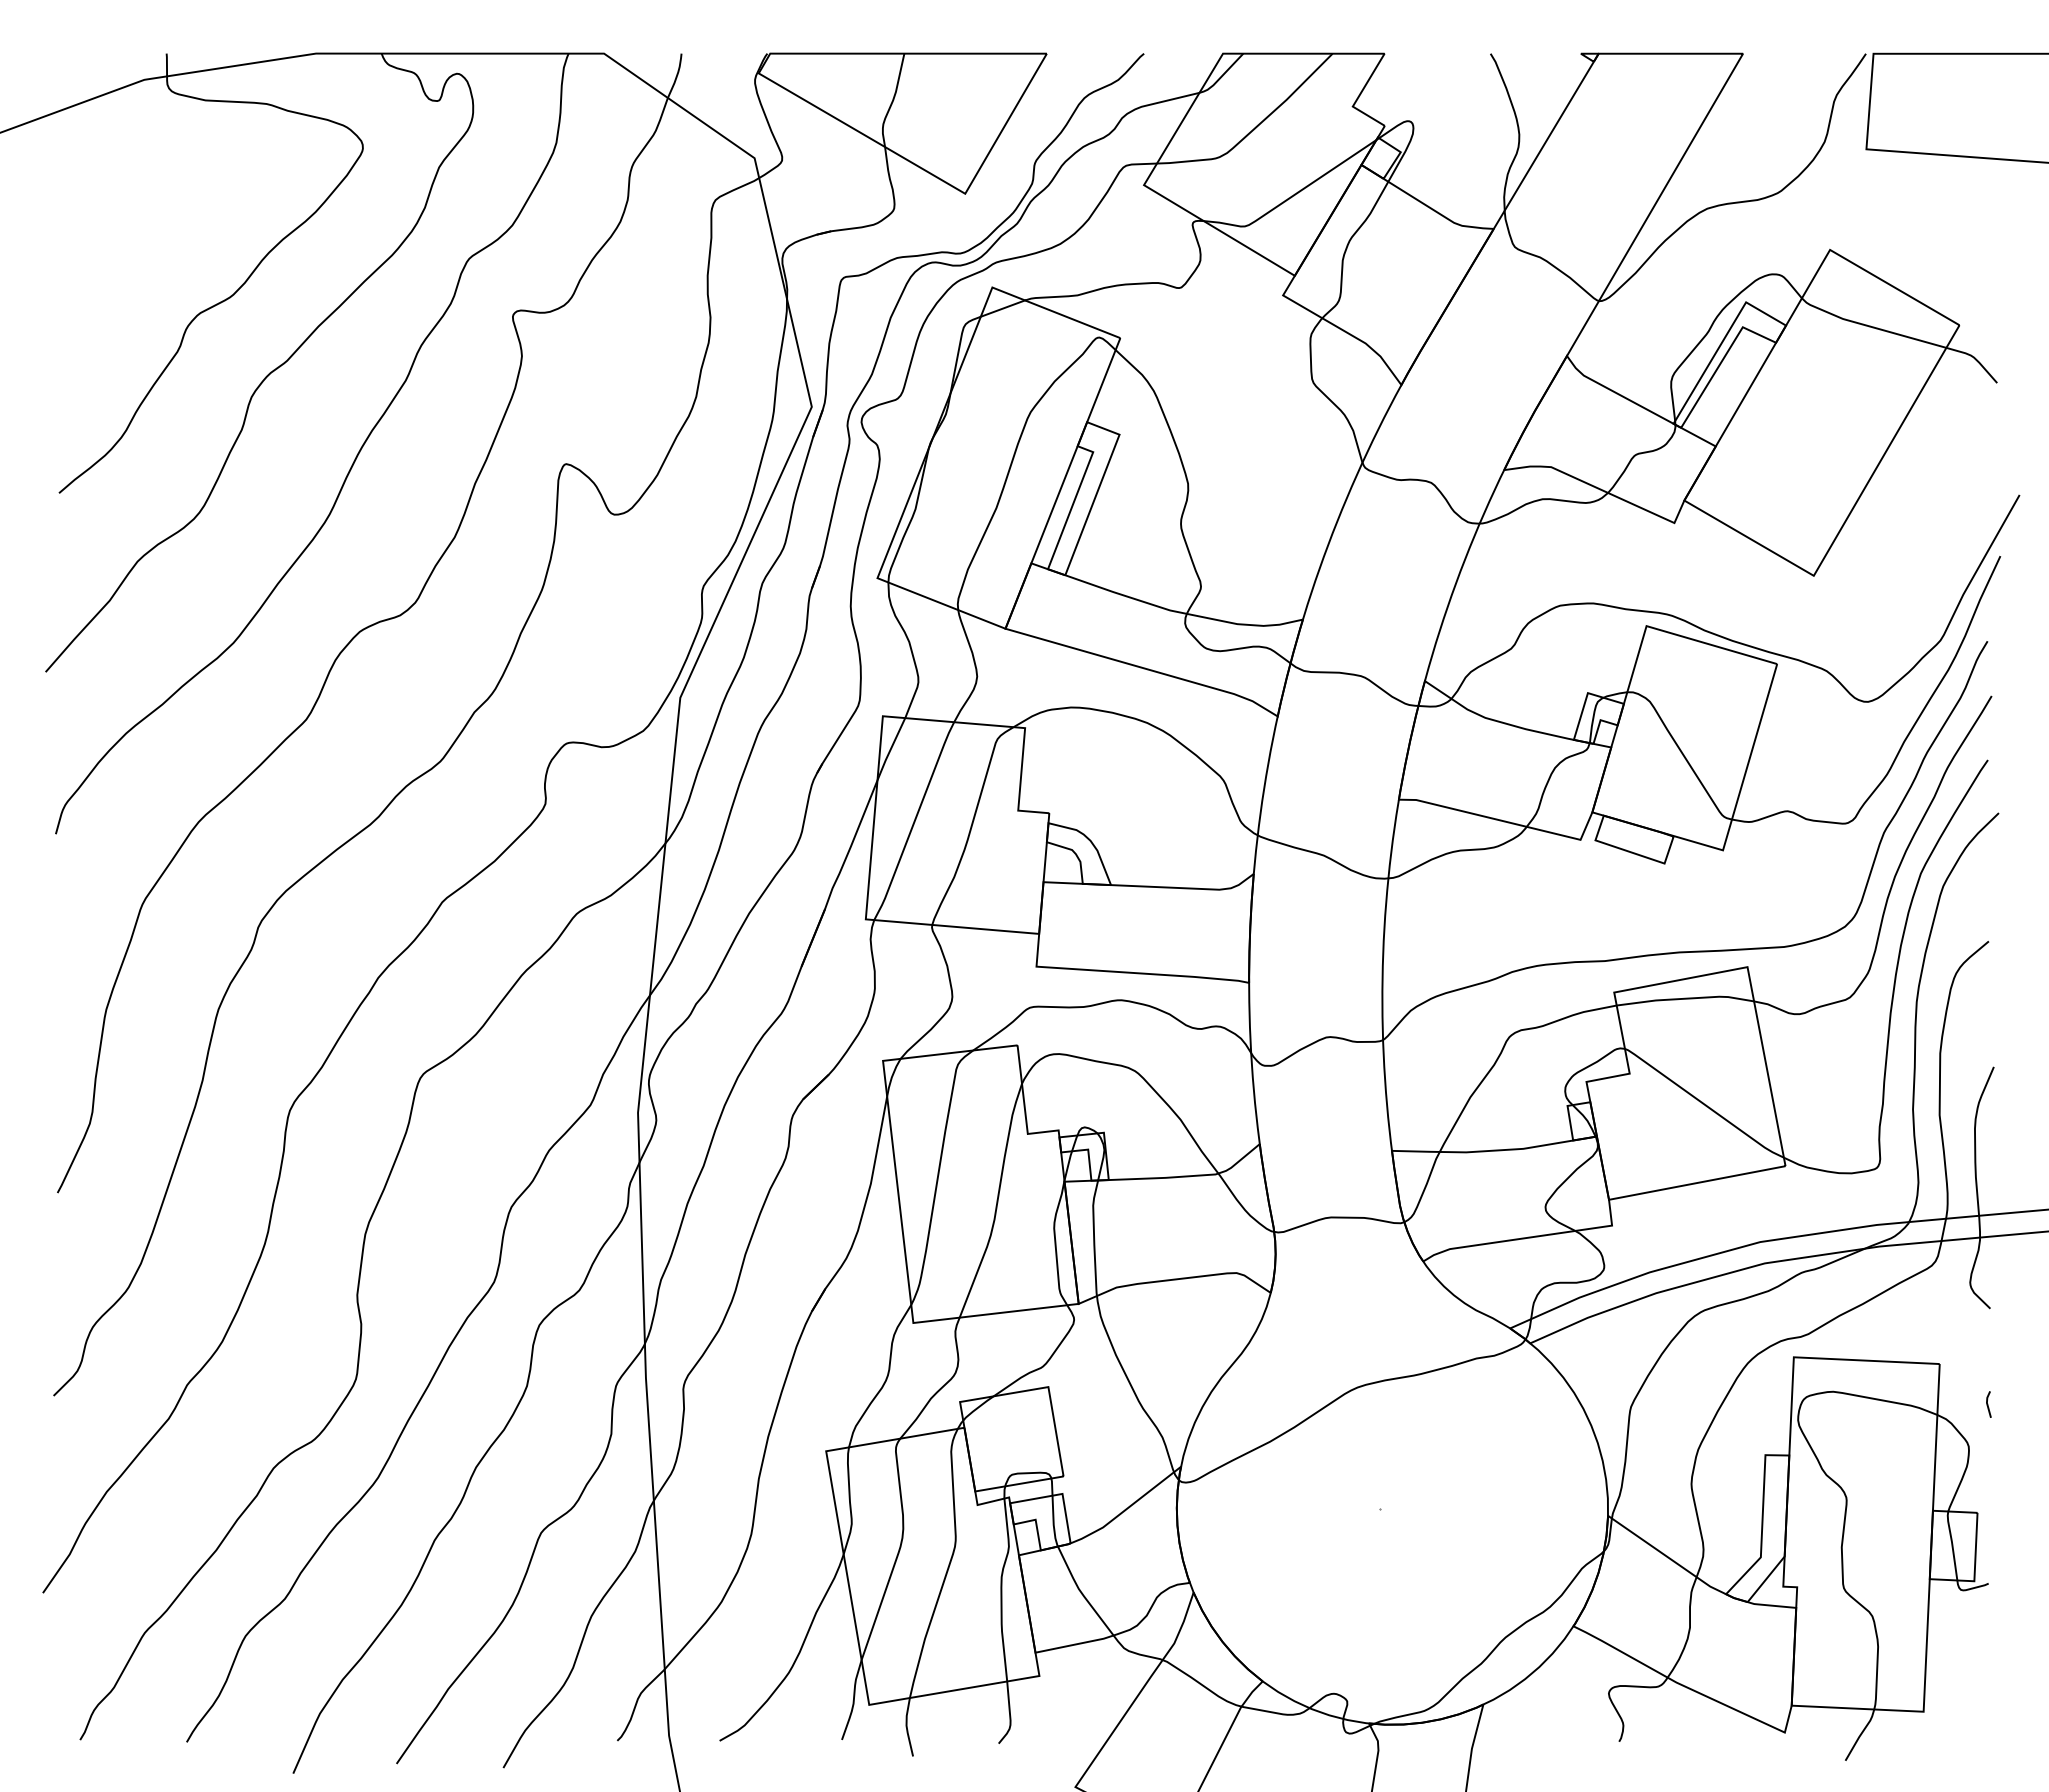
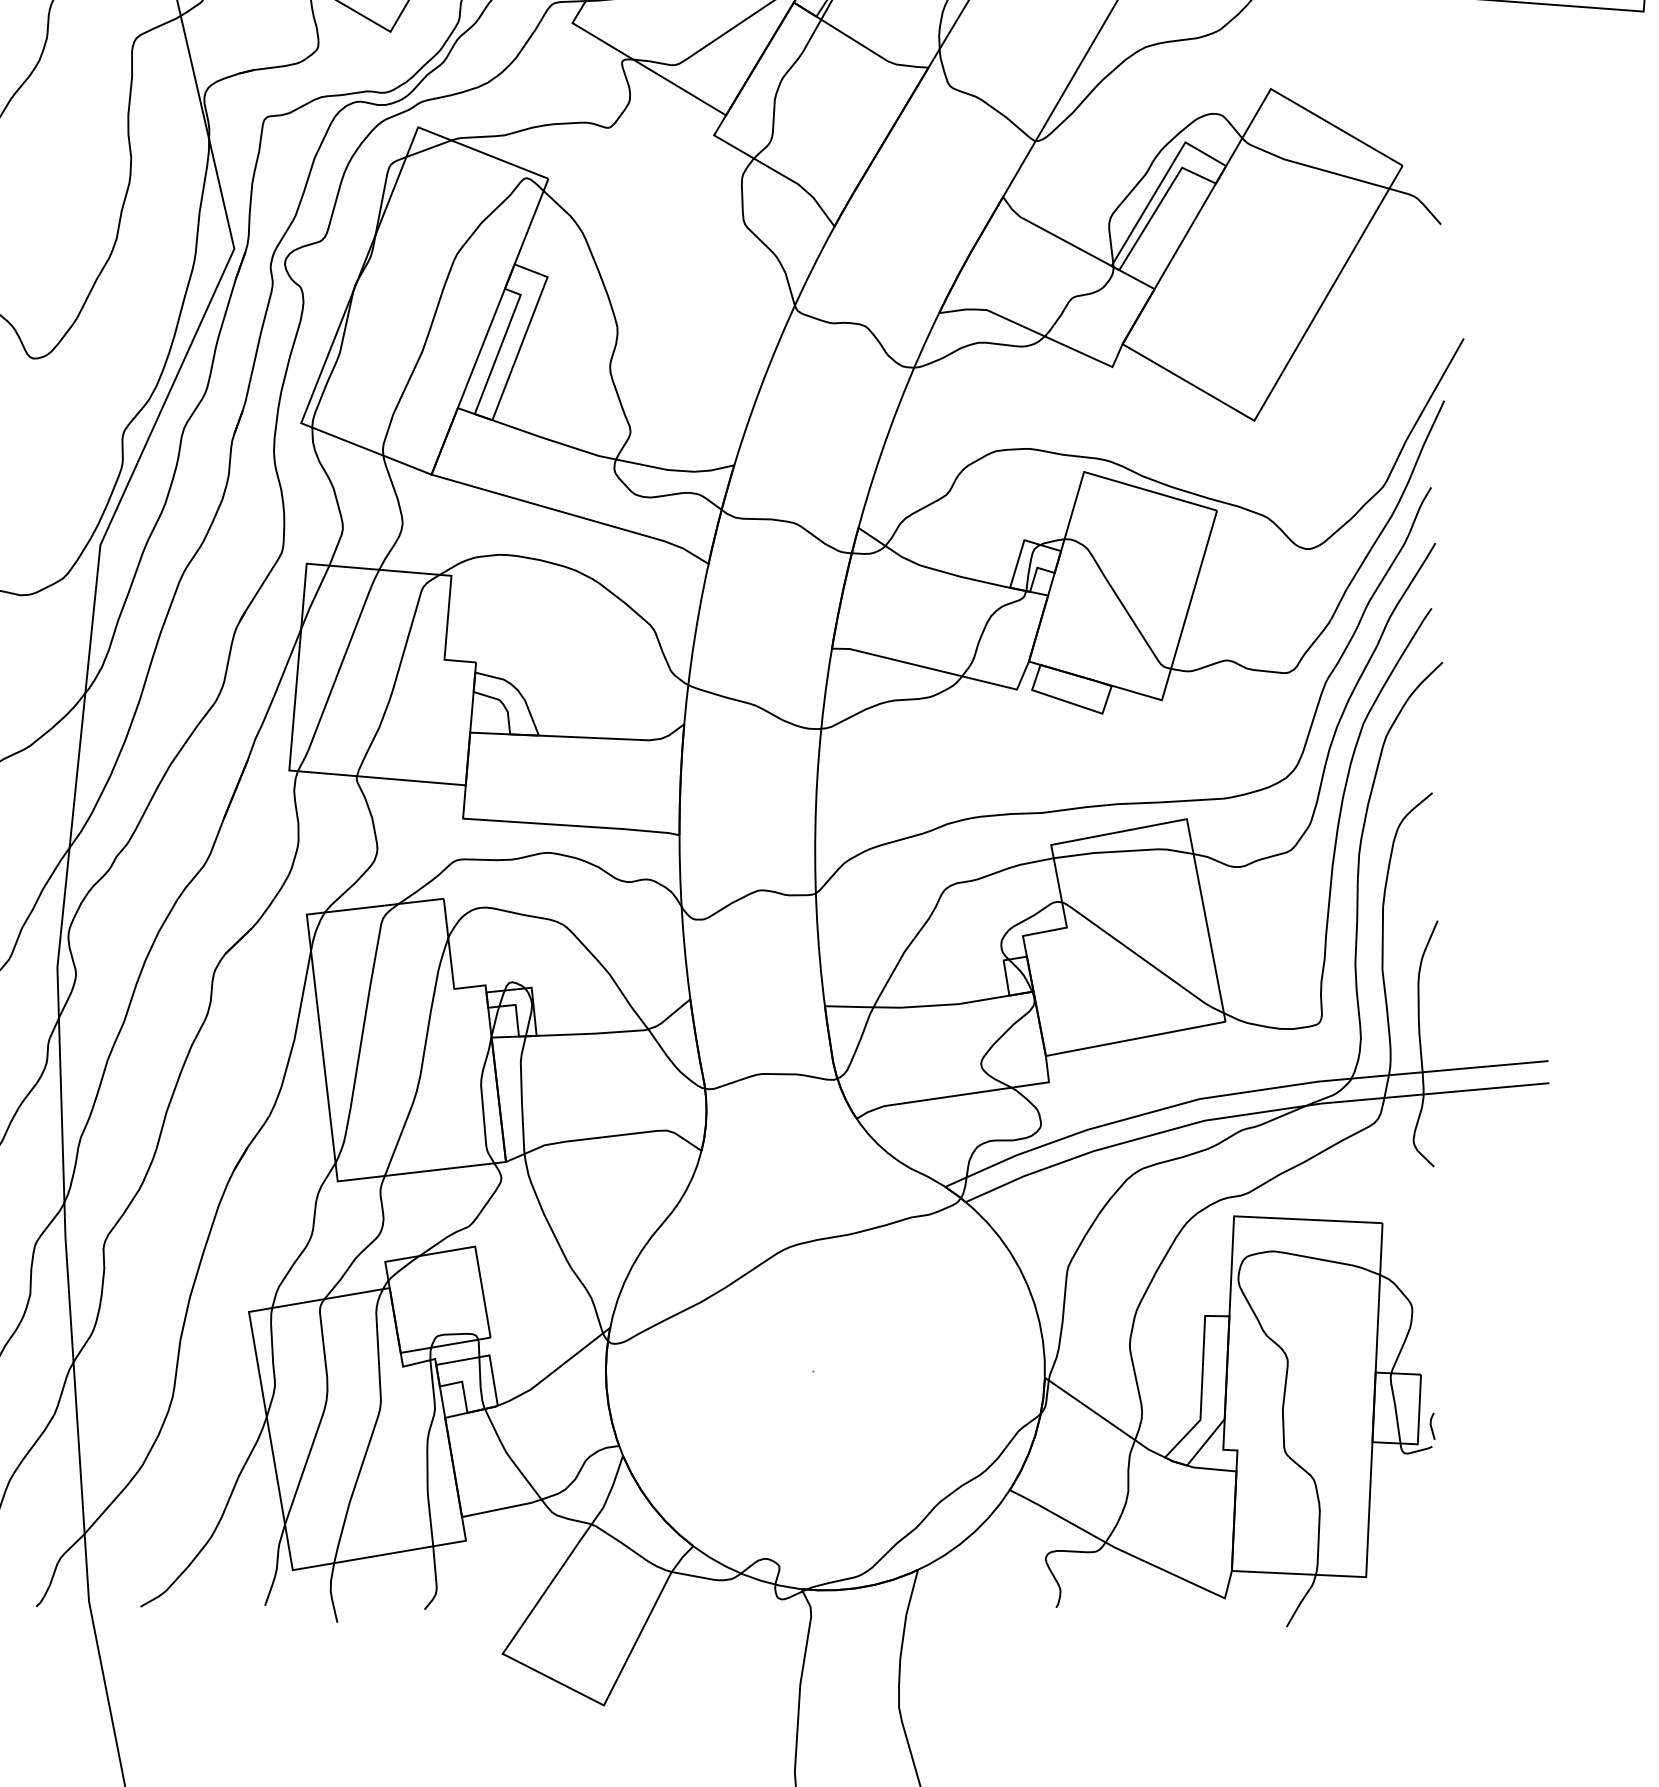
line: (1988, 1404) -> (1432, 1426), moved

